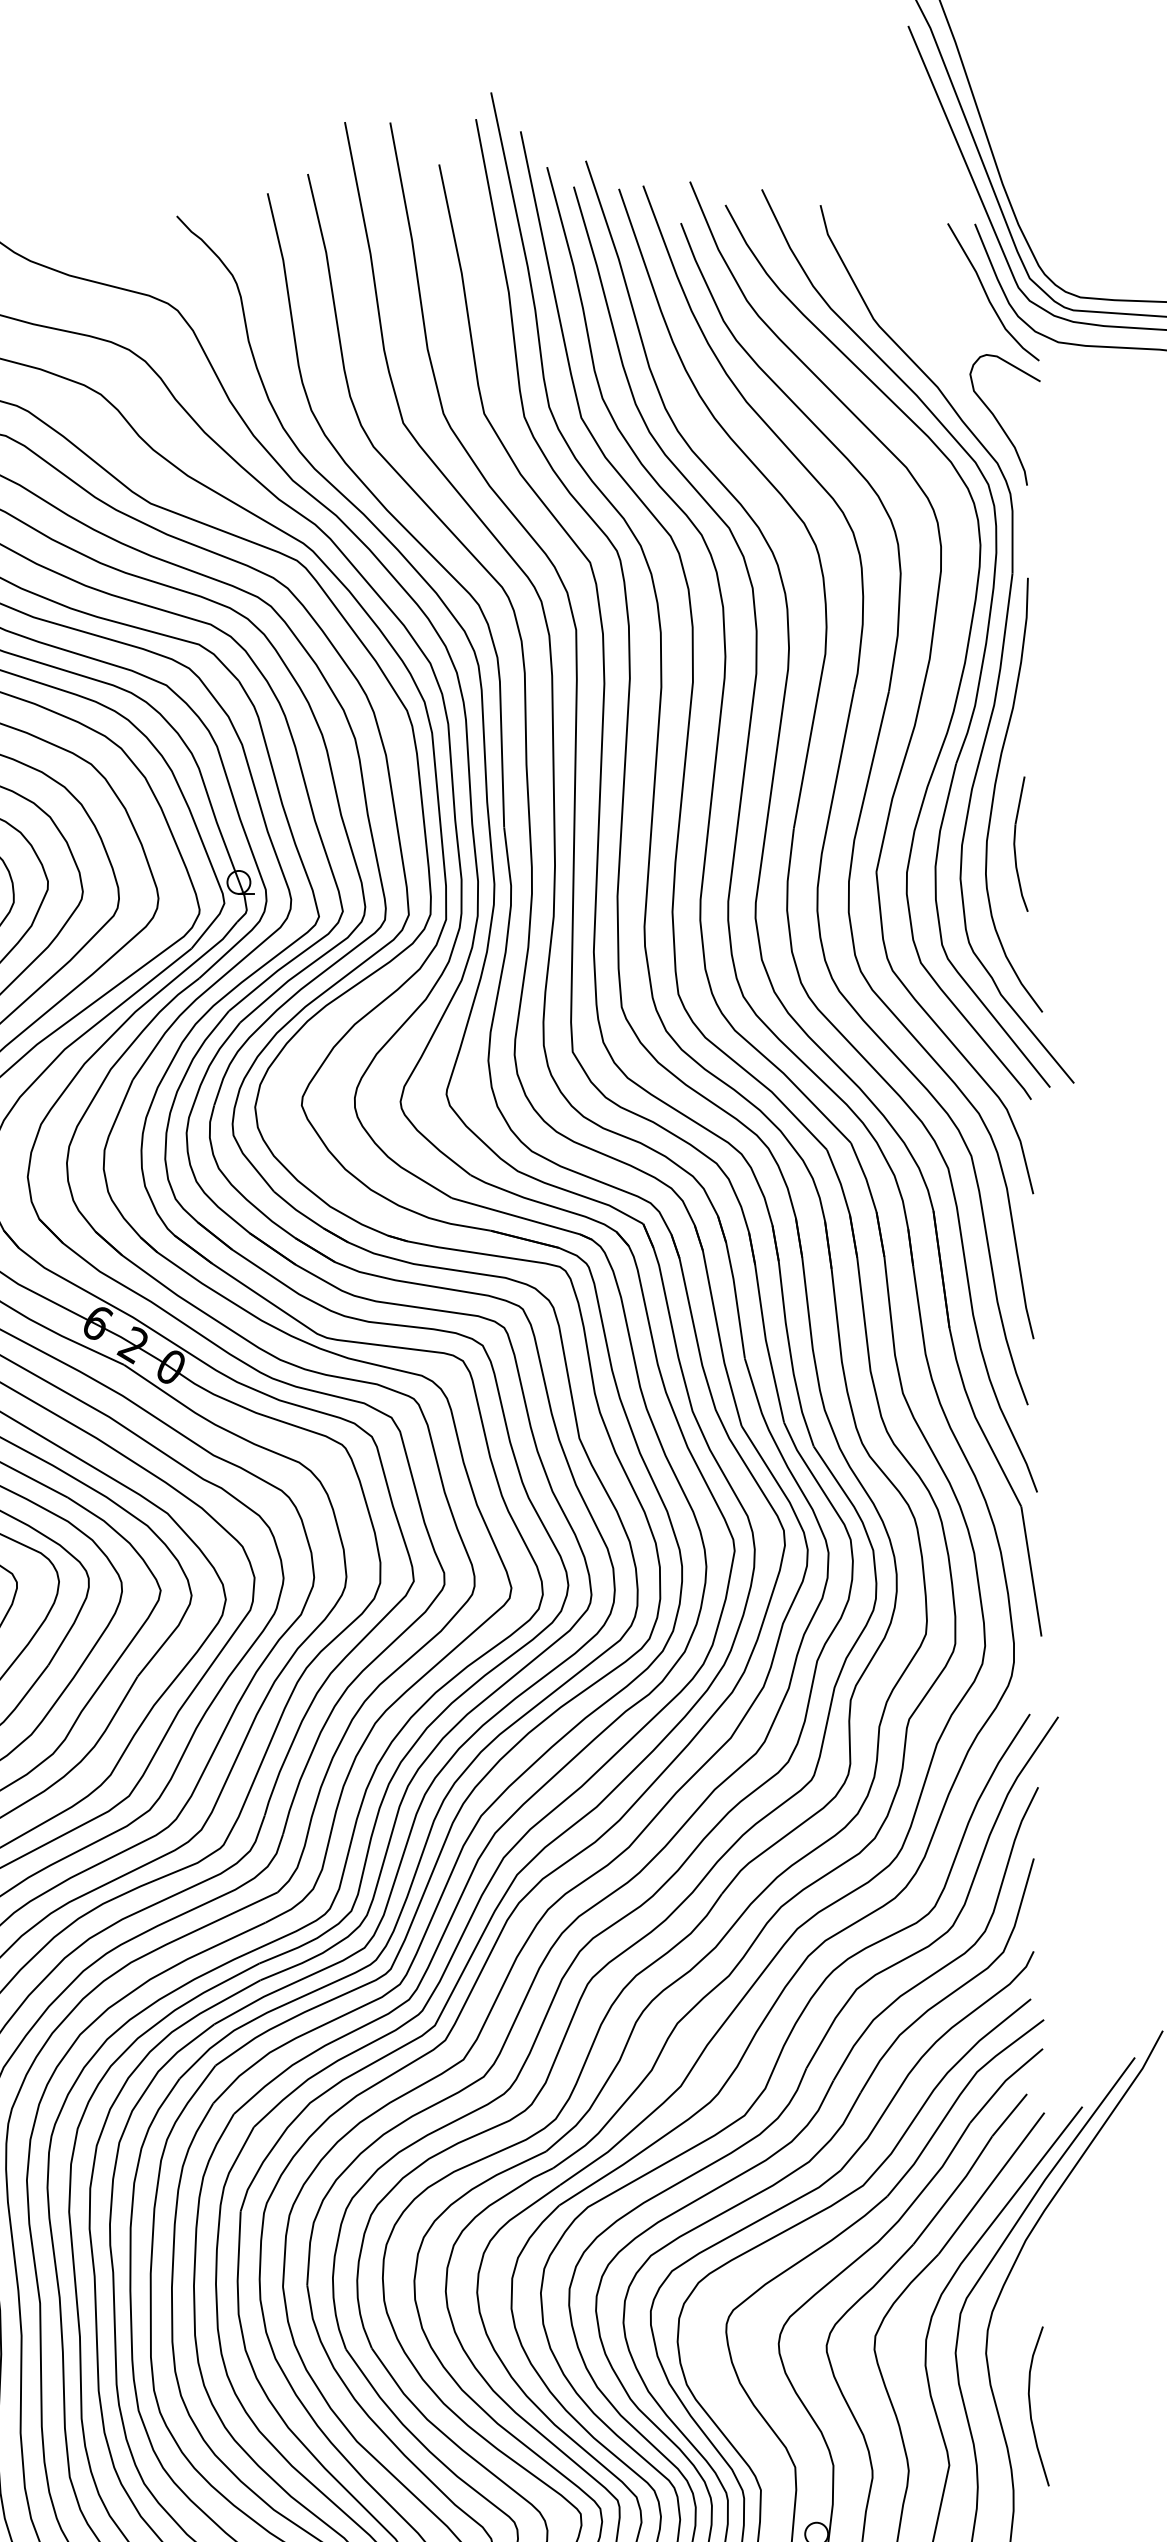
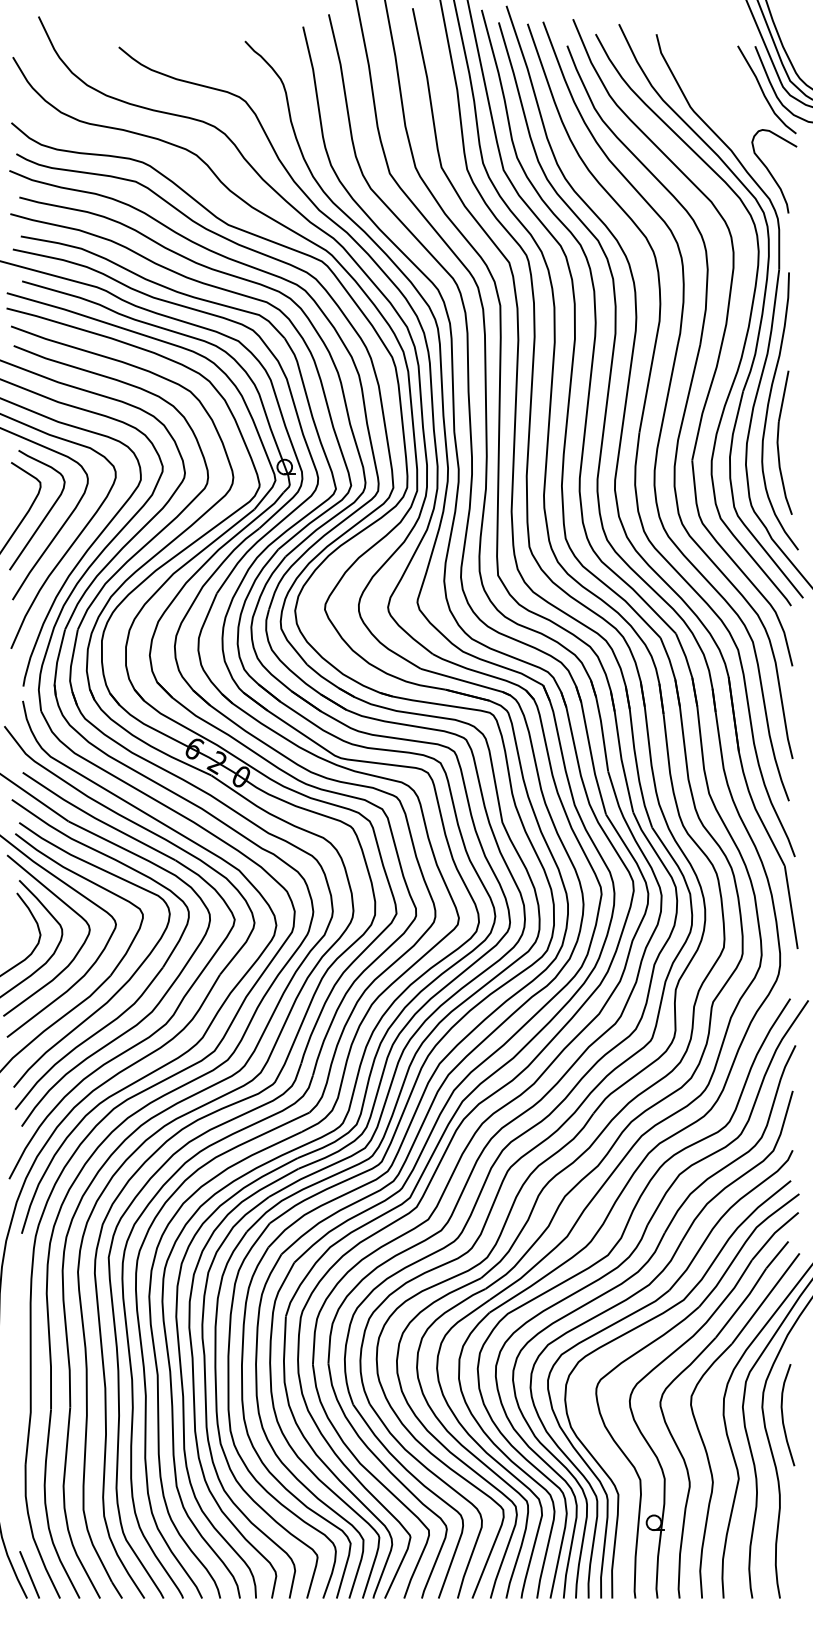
part: (1020, 843) -> (784, 442), size x1.67
curve: (1031, 2406) -> (783, 1415), moved

